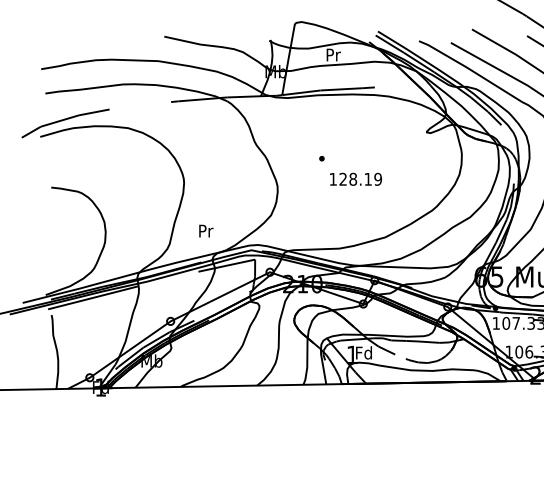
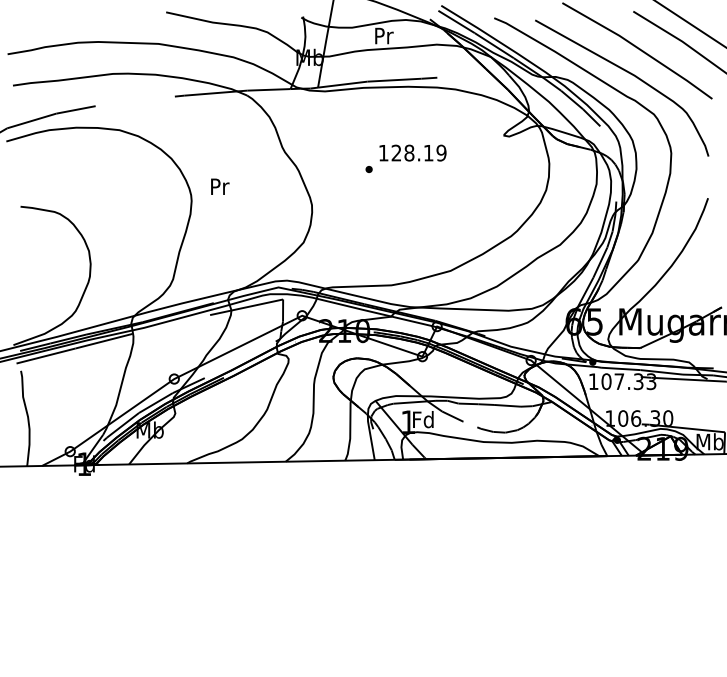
text: (355, 178) -> (412, 152), moved
text: (206, 230) -> (220, 186), moved

